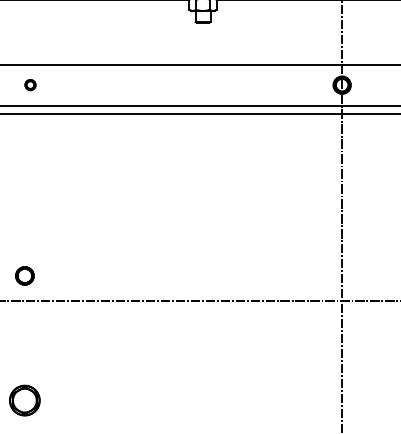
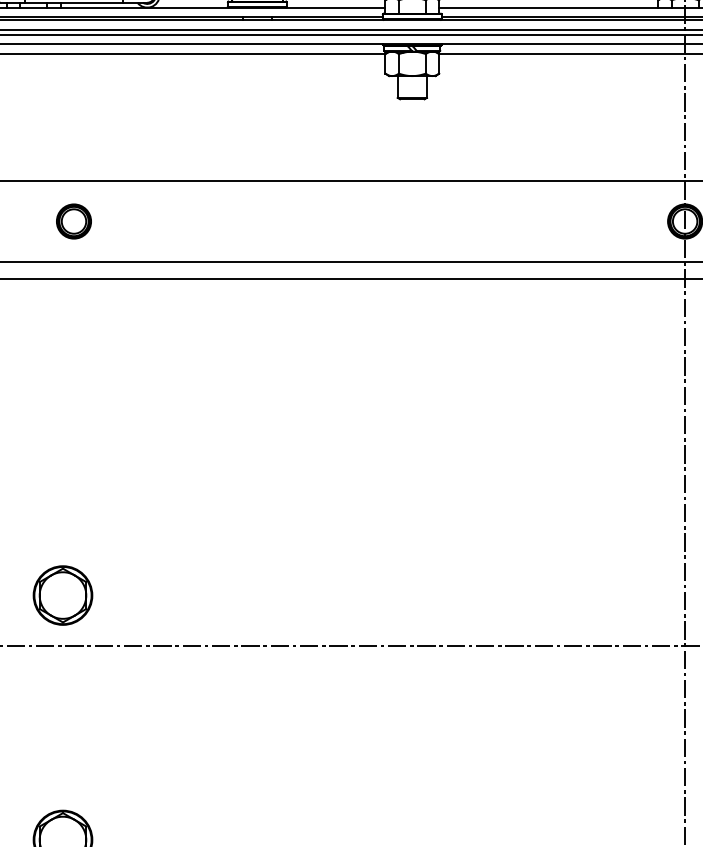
part: (30, 84) -> (74, 220), size x1.67
part: (24, 275) -> (62, 594), size x1.67

